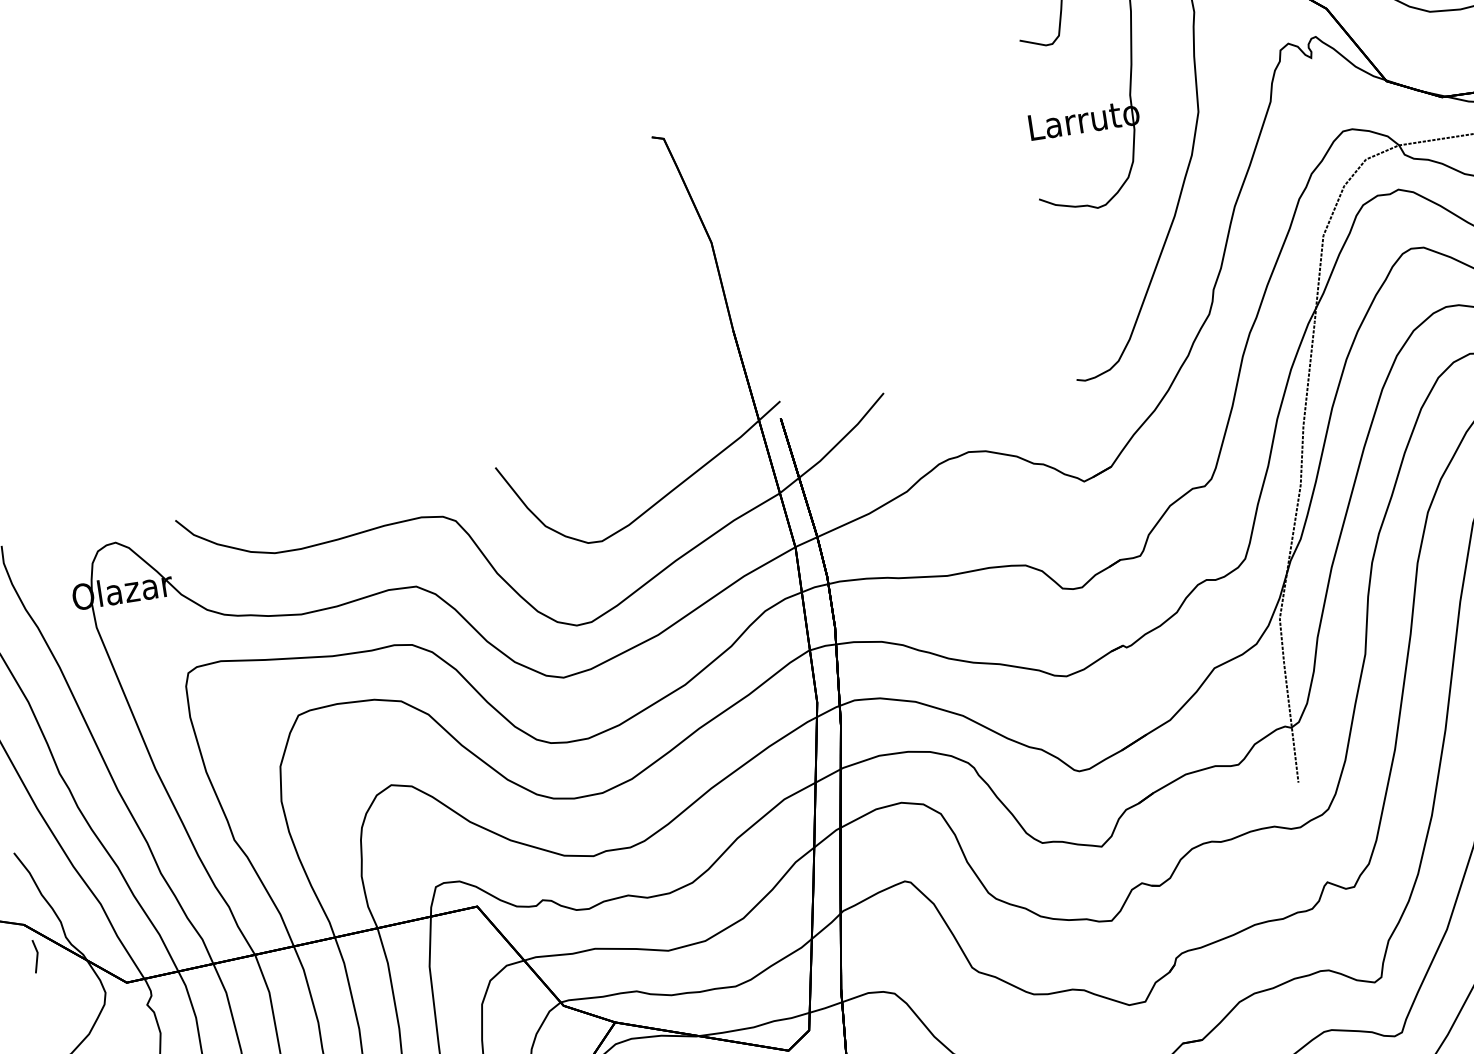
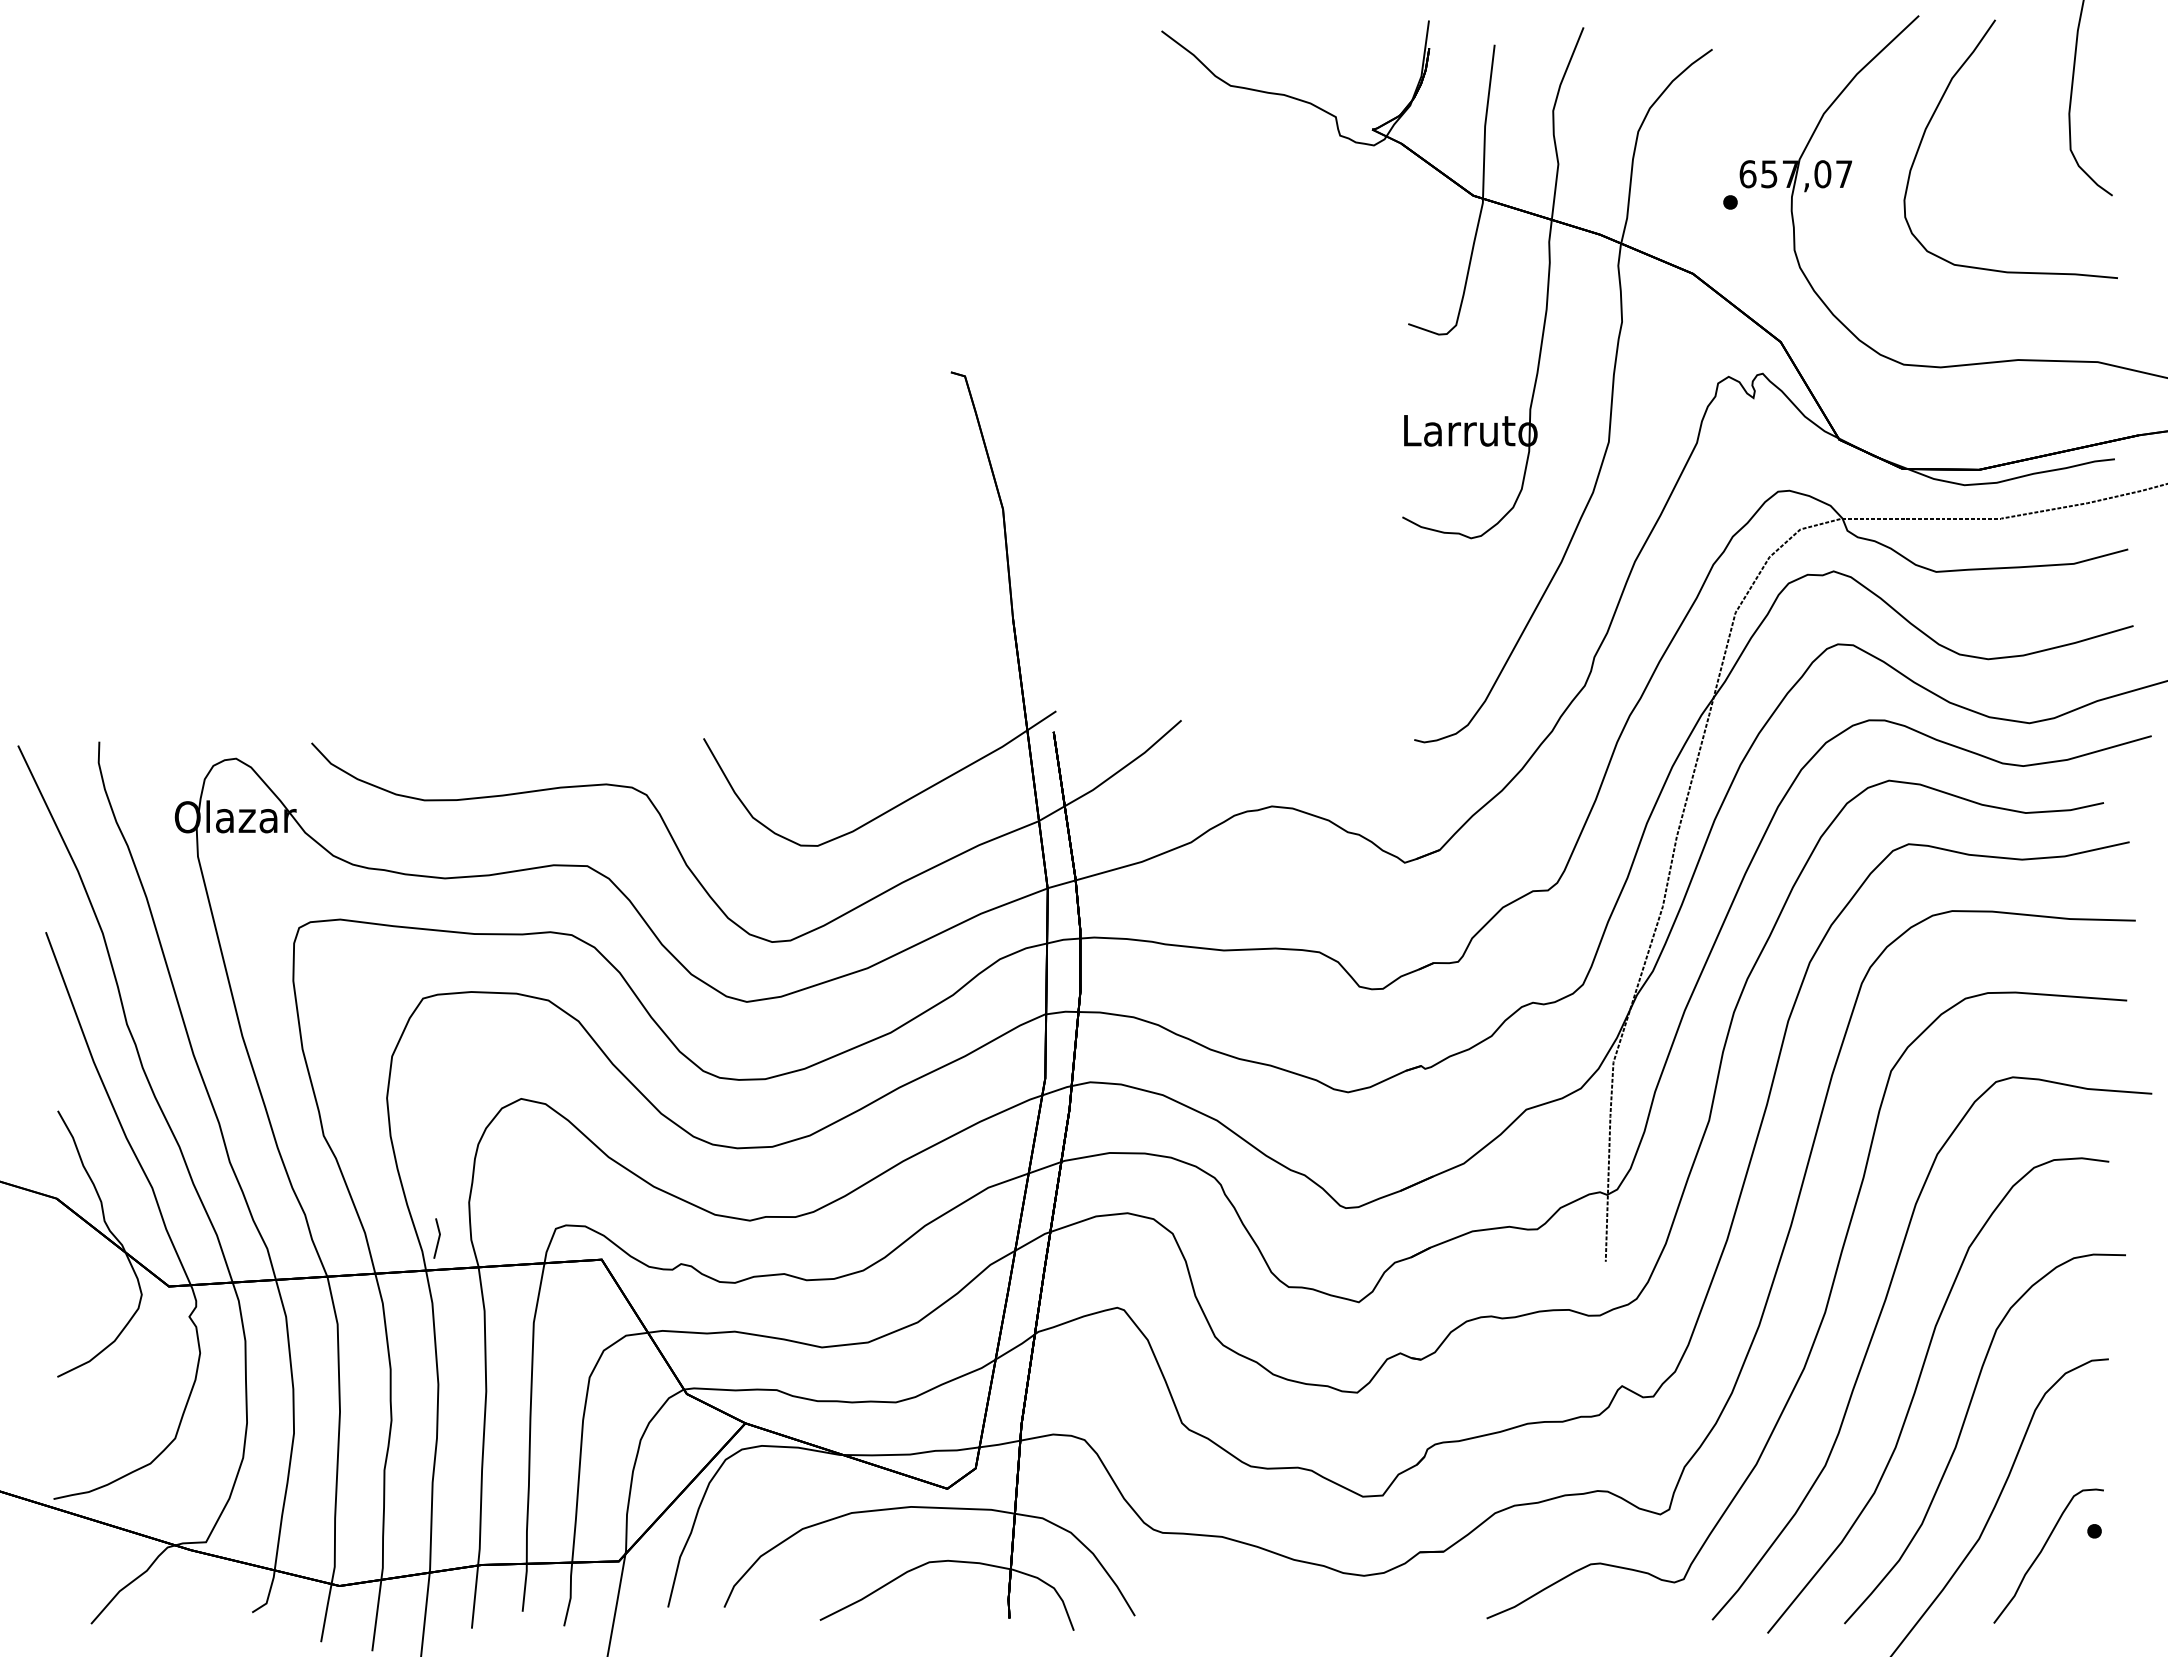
part: (35, 956) -> (436, 1238), moved

